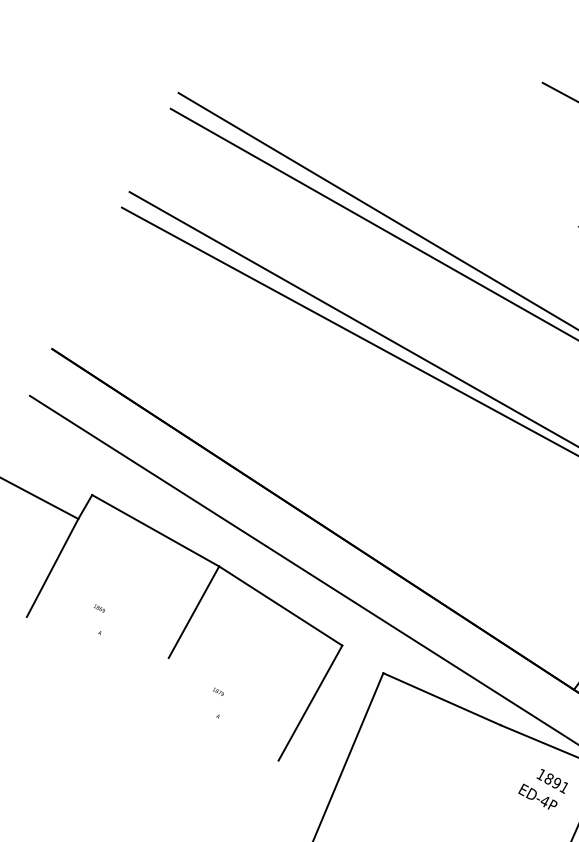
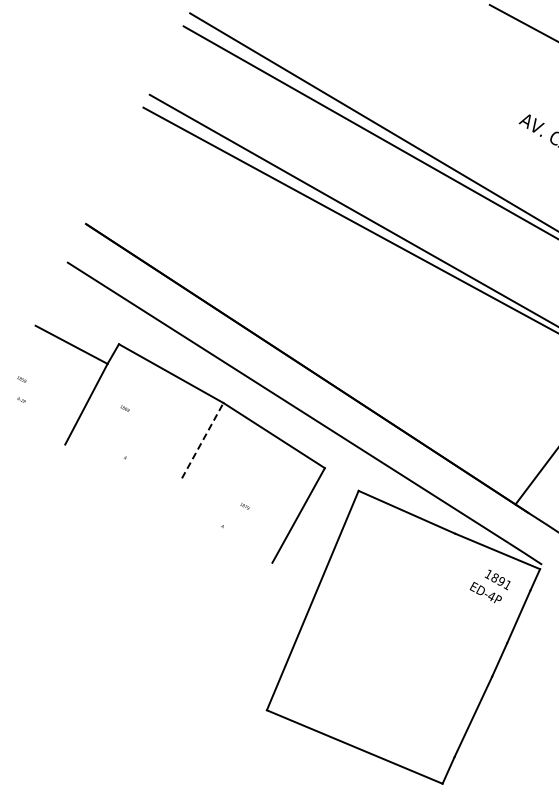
text: (98, 608) -> (124, 408), moved
line: (193, 611) -> (202, 440), solid -> dashed
text: (217, 692) -> (244, 506), moved

